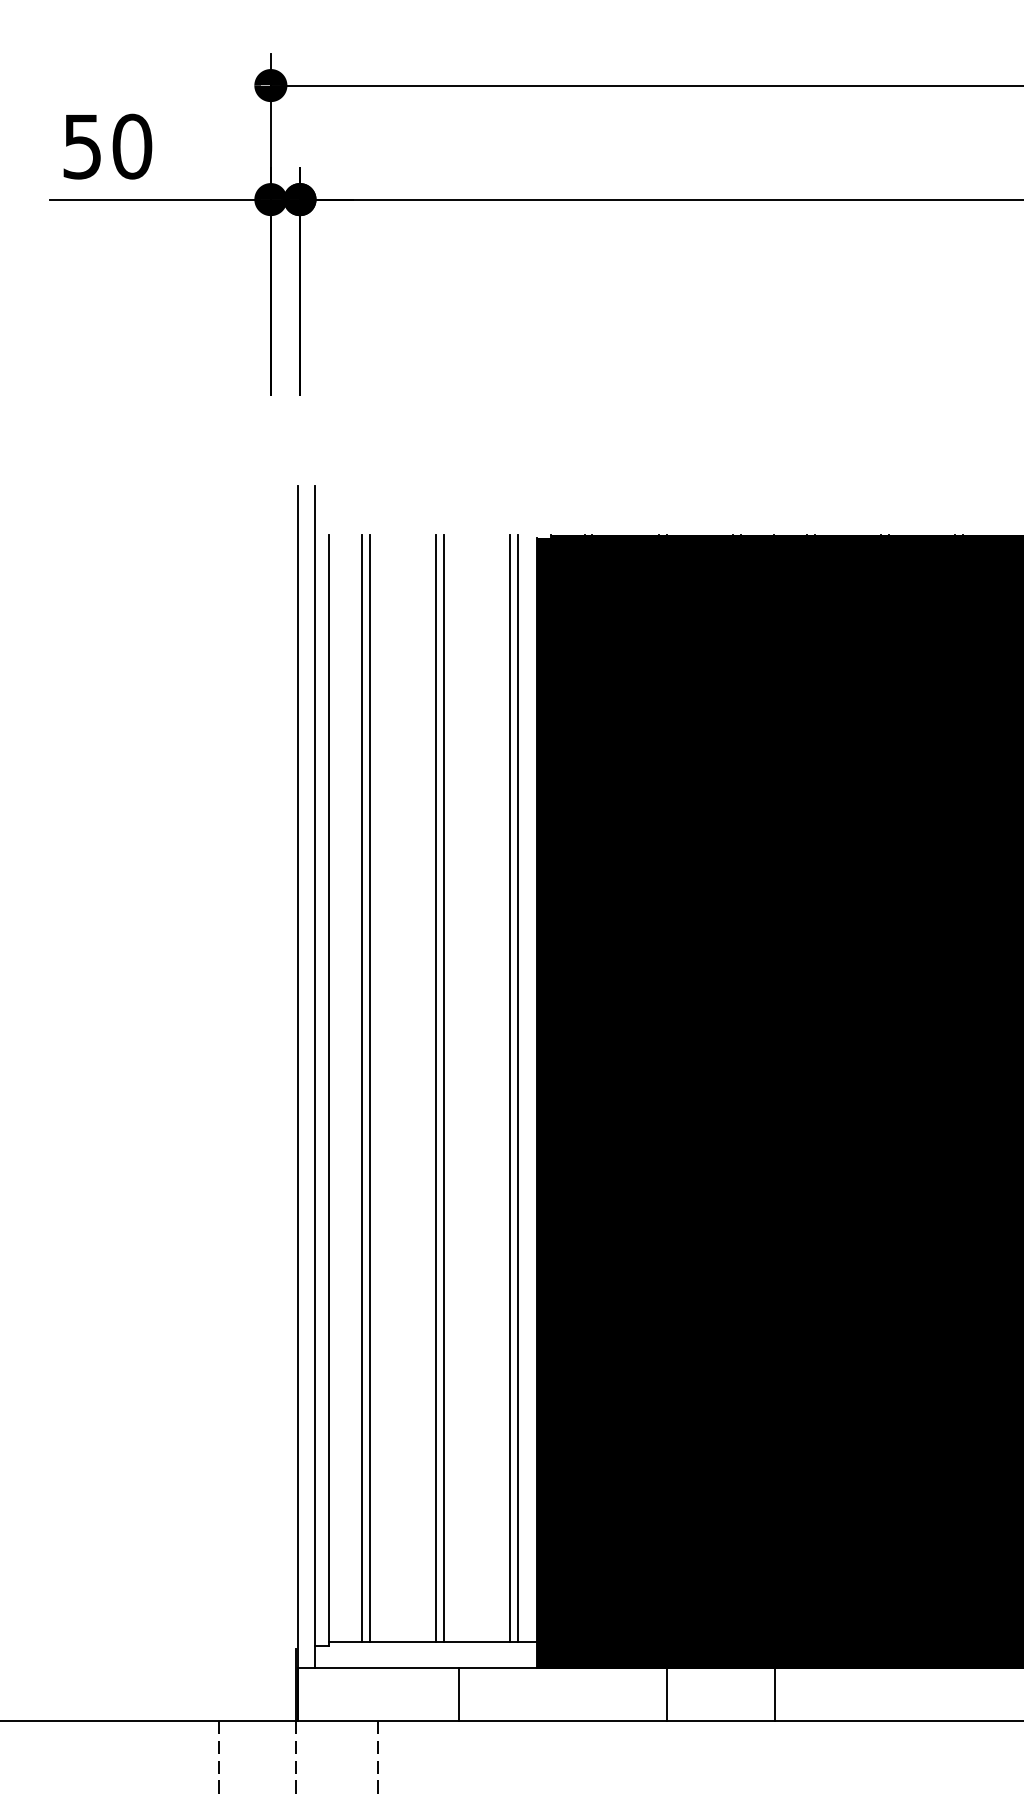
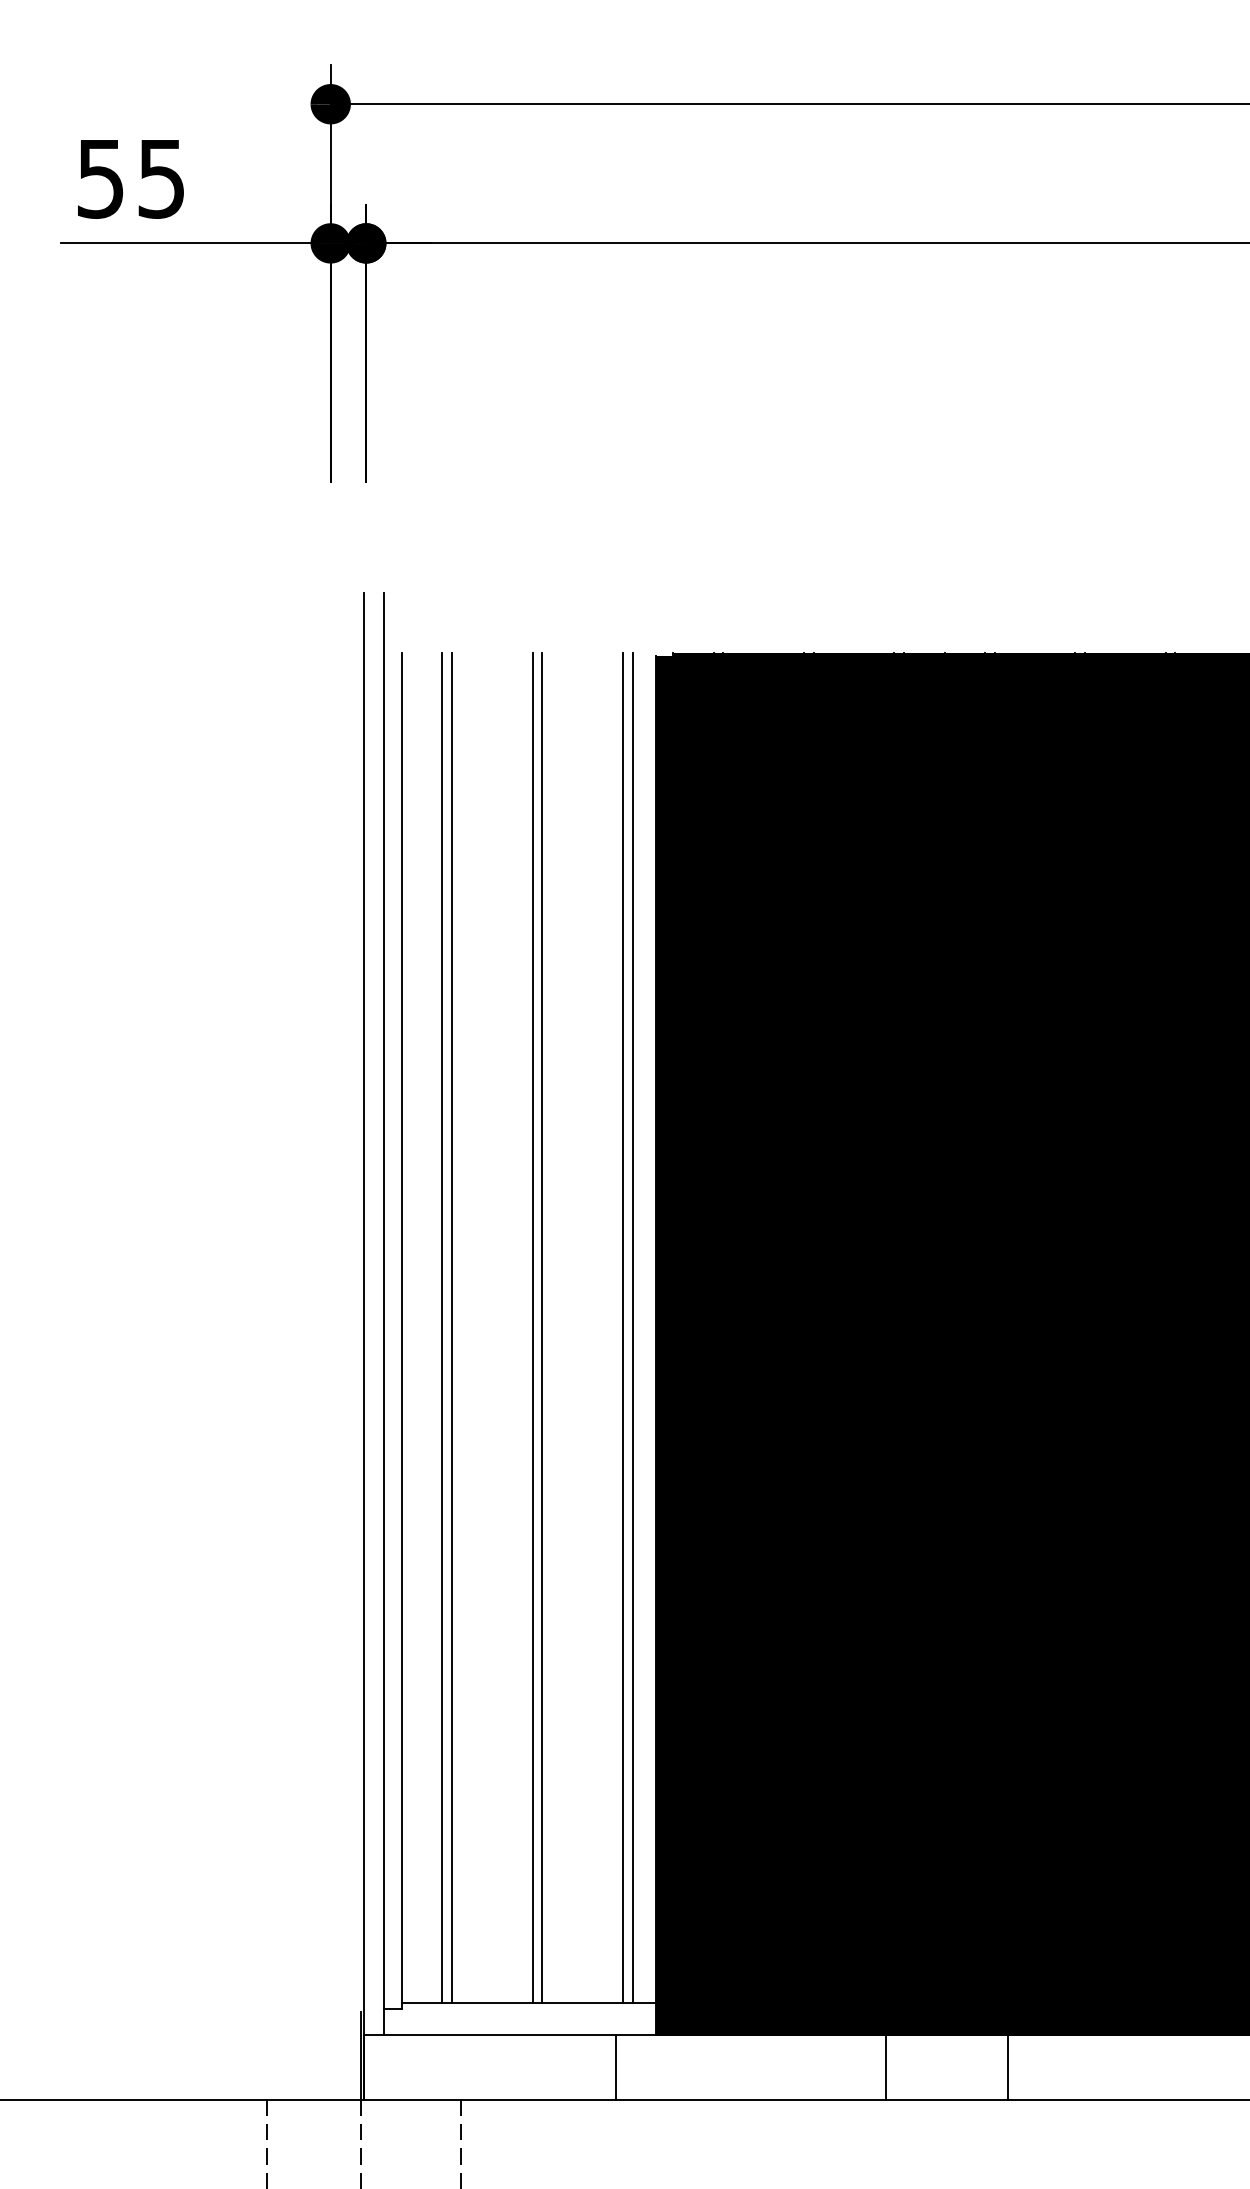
text: (132, 146) -> (161, 178), 50 -> 55
line: (458, 1693) -> (615, 2066), moved
line: (666, 1693) -> (885, 2066), moved
line: (775, 1693) -> (1008, 2066), moved

